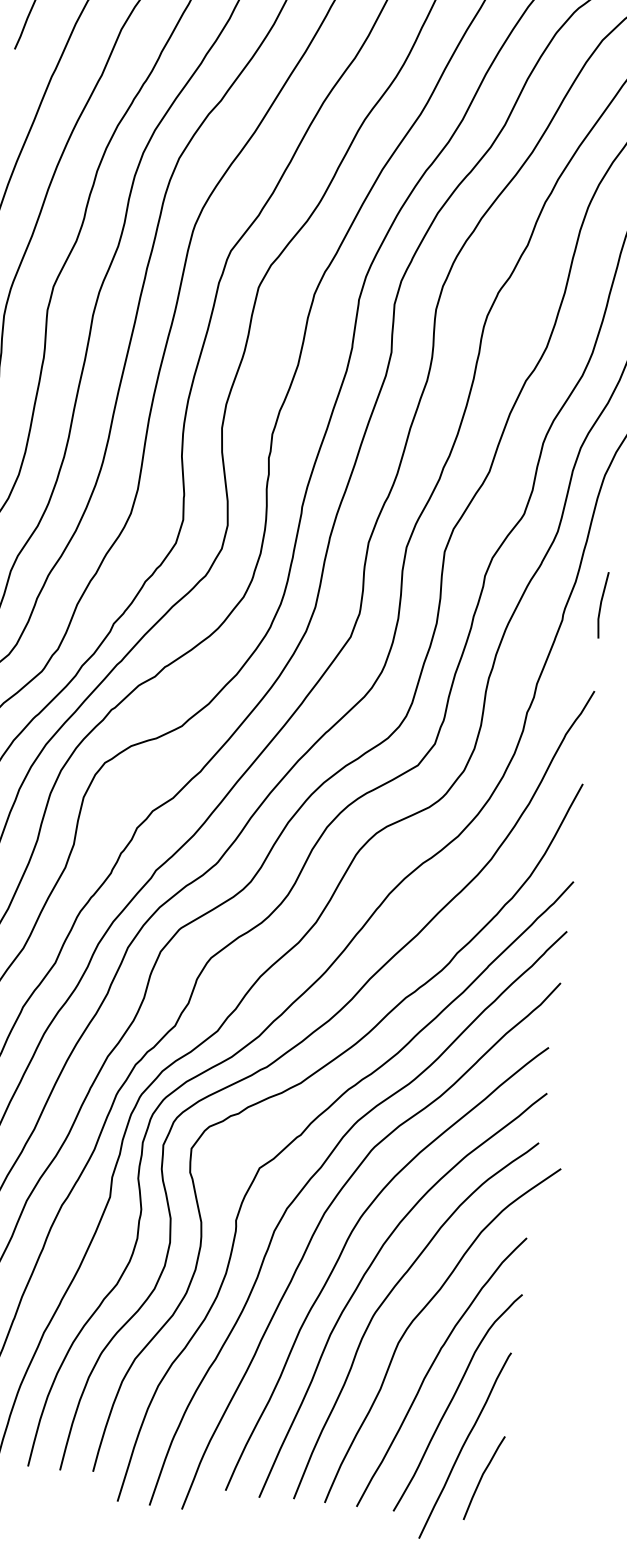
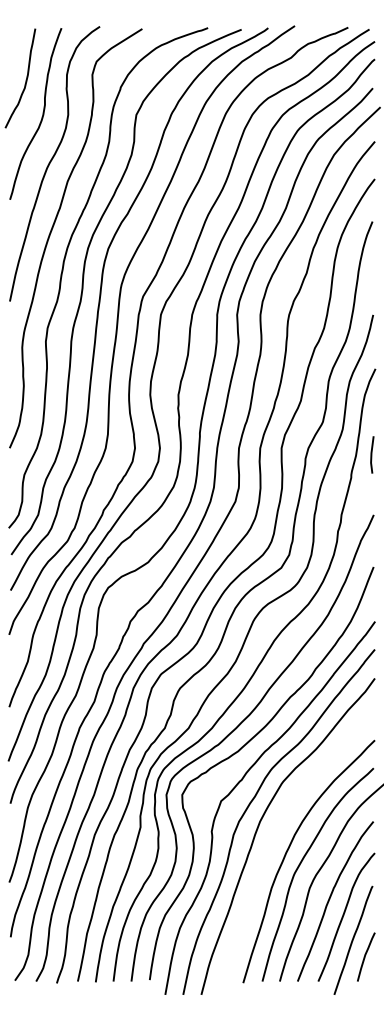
line: (602, 604) -> (372, 454), moved
curve: (346, 1246) -> (274, 838), removed

